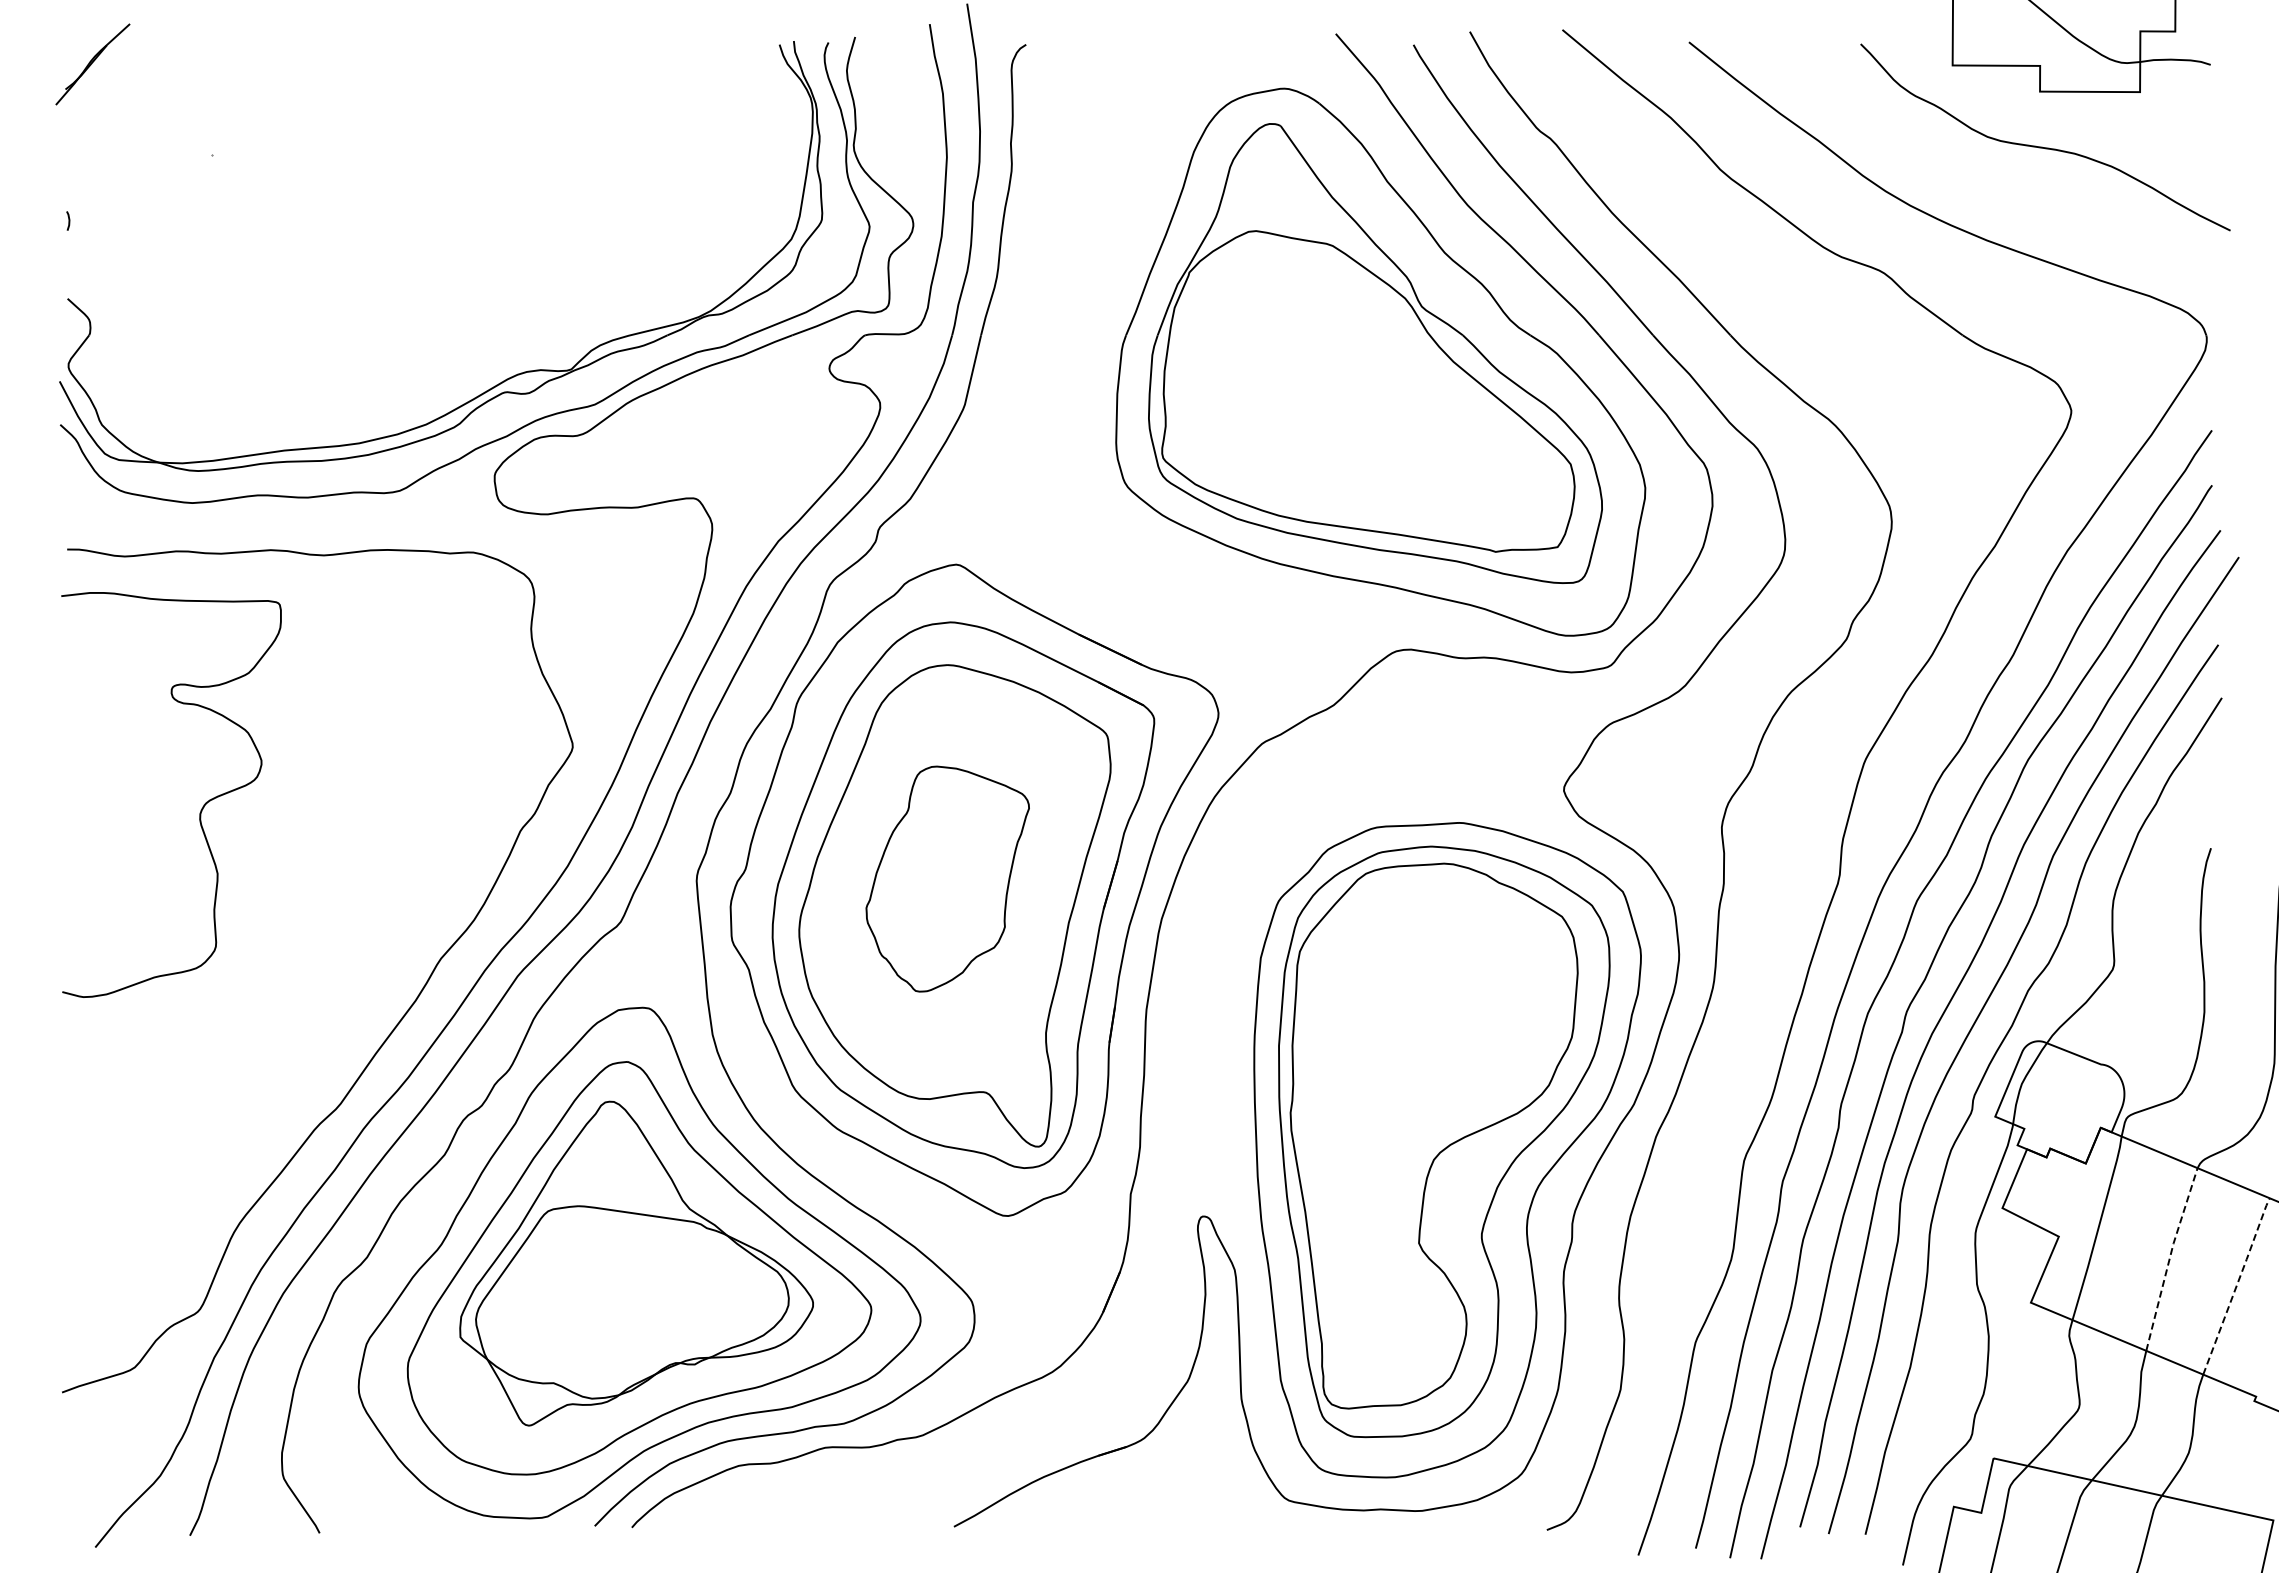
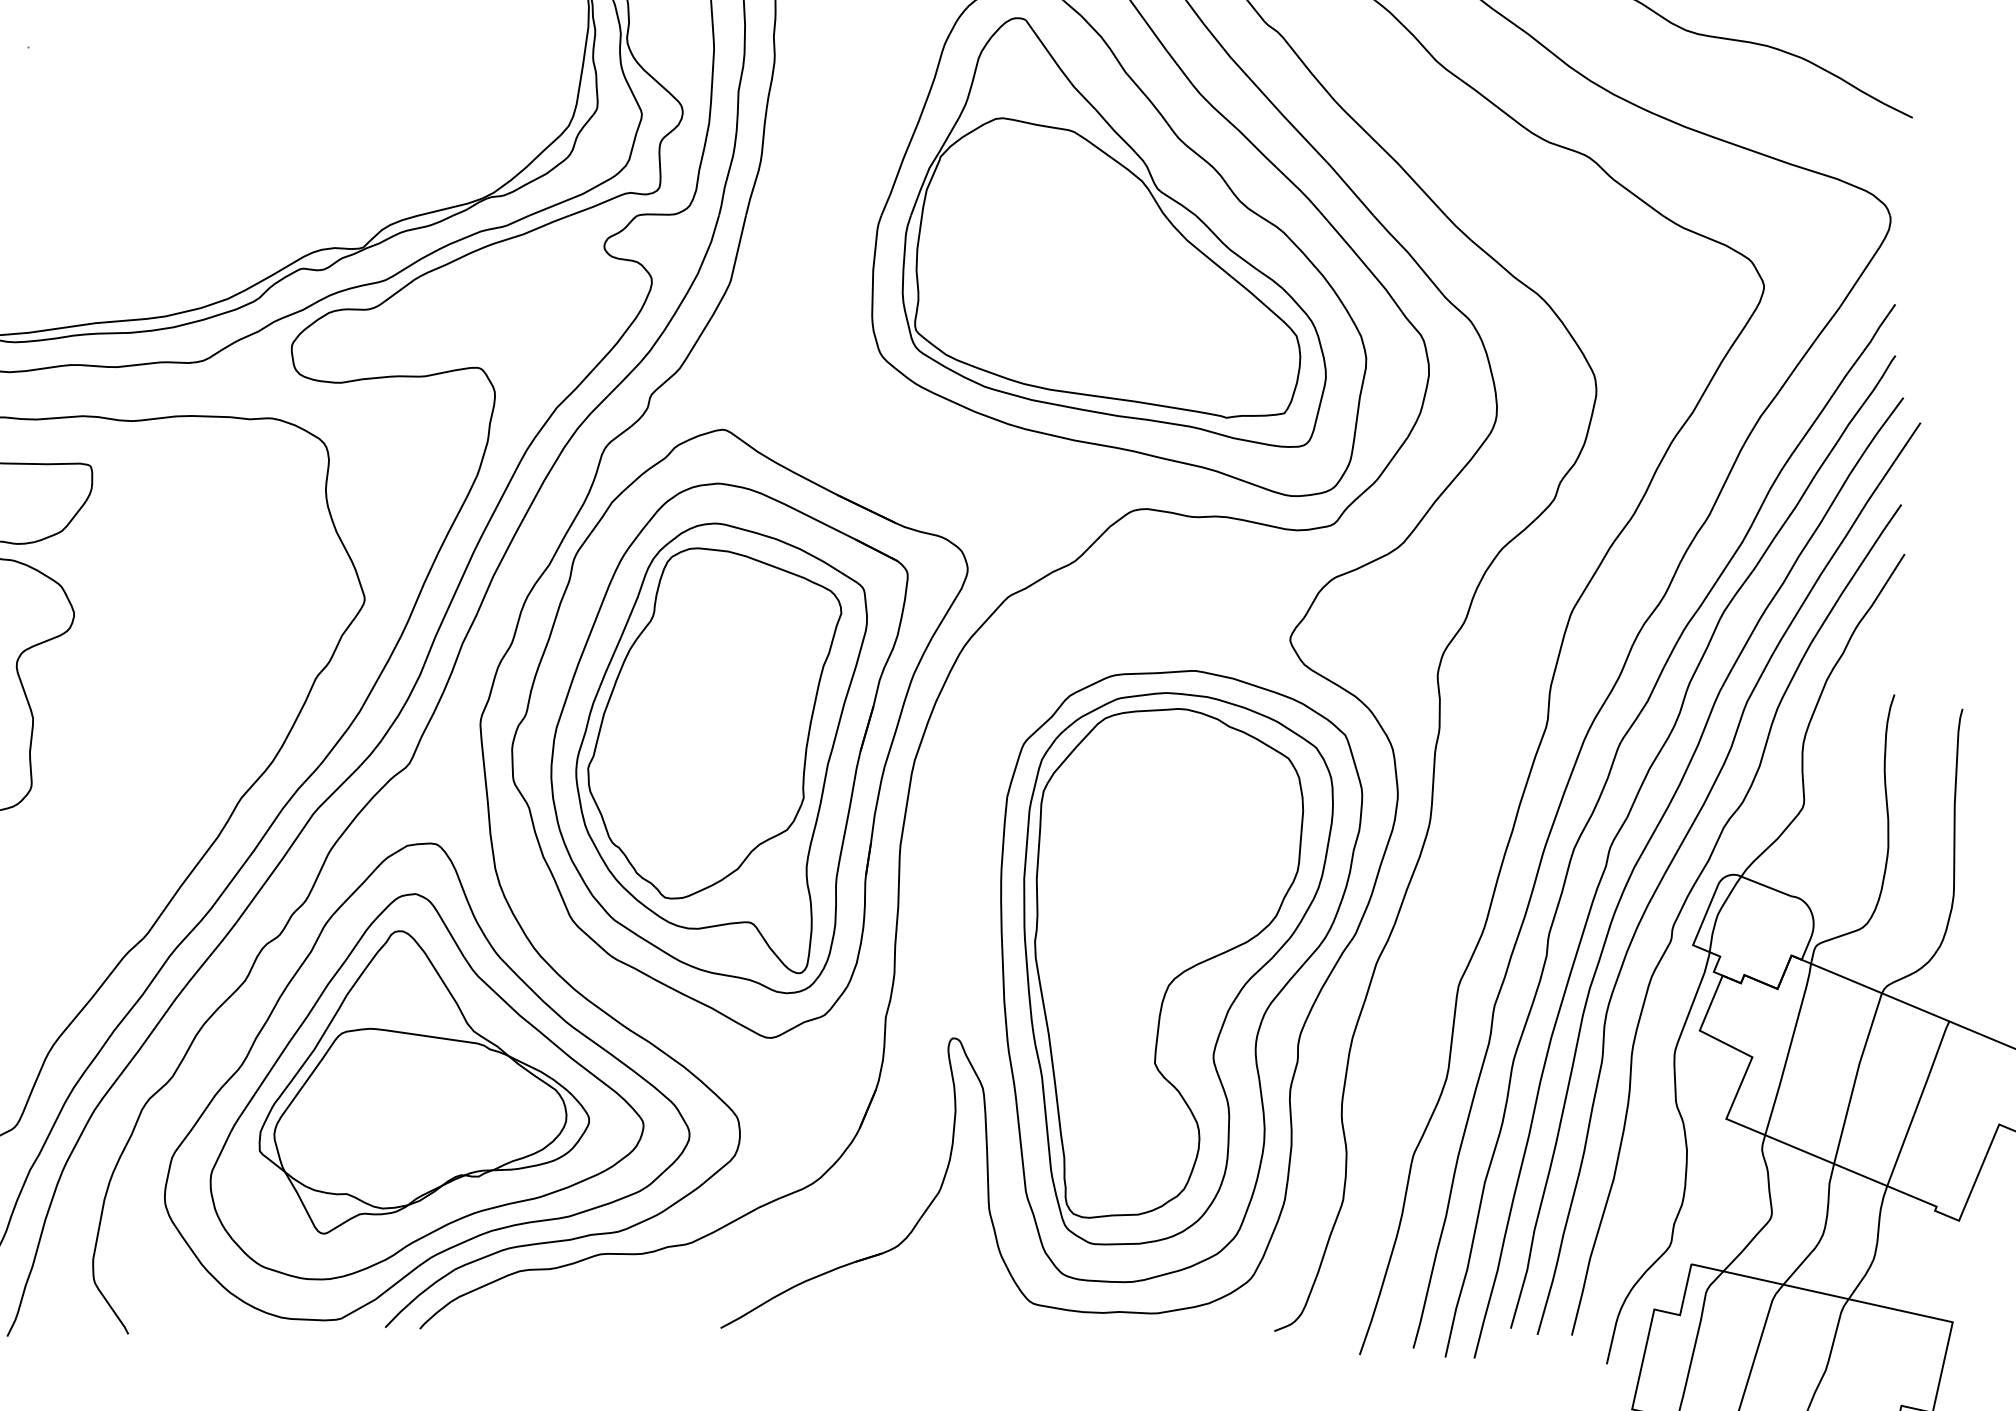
part: (947, 878) -> (714, 722), size x1.67
line: (2169, 1257) -> (1855, 1076), dashed -> solid
line: (2237, 1284) -> (1919, 1101), dashed -> solid

